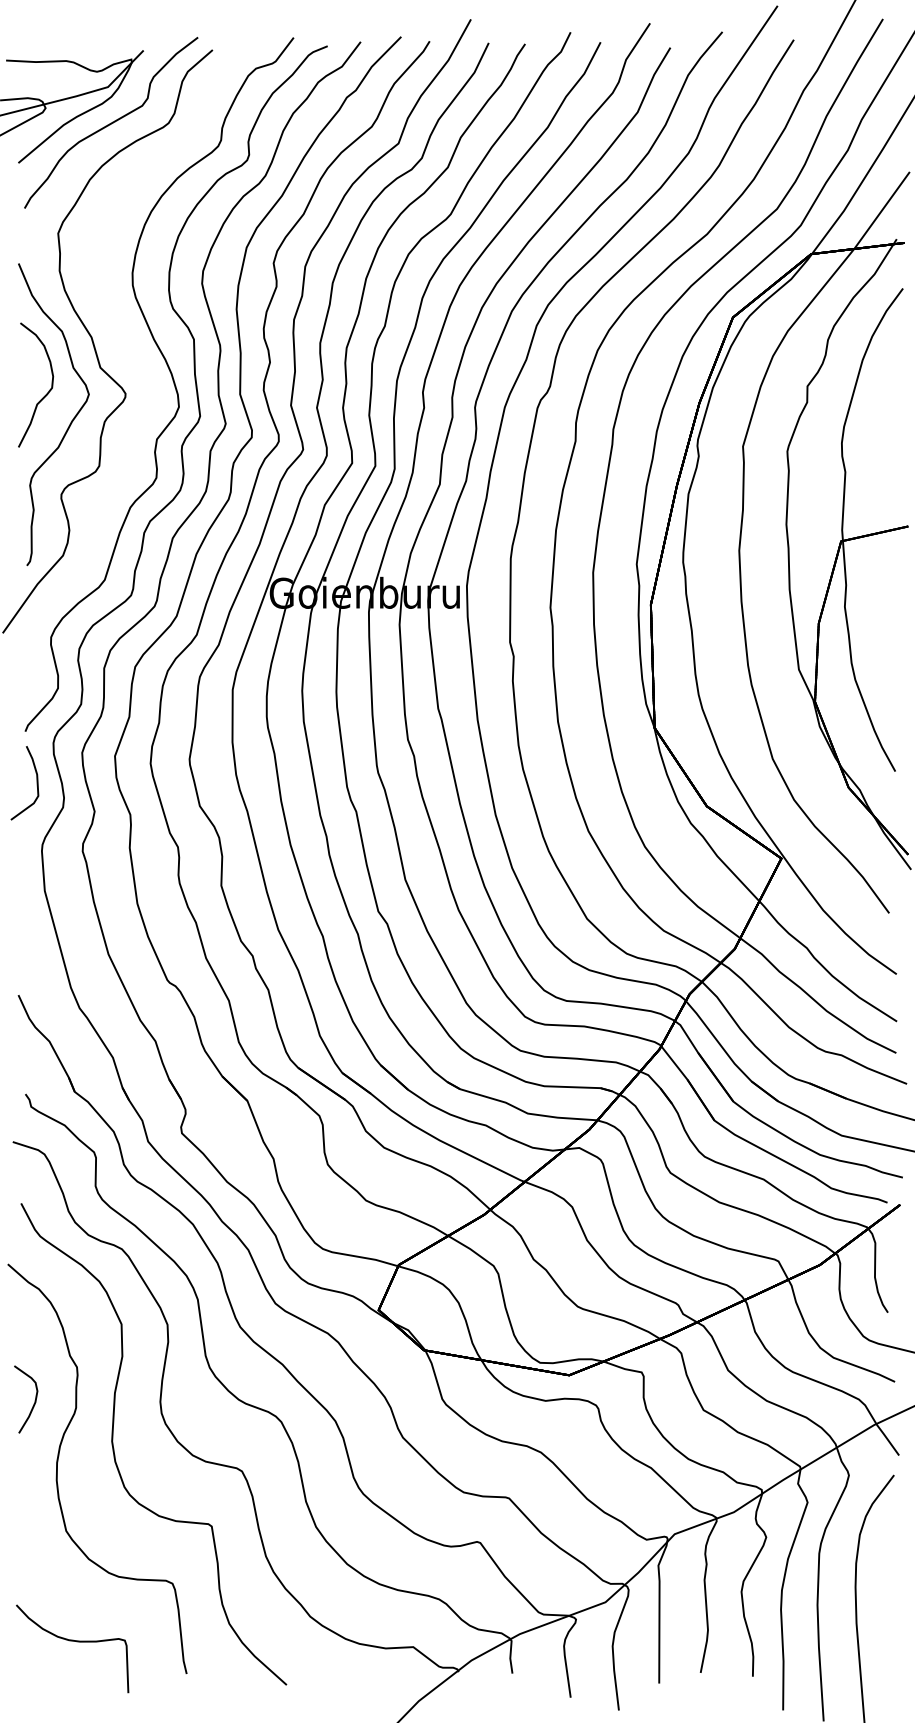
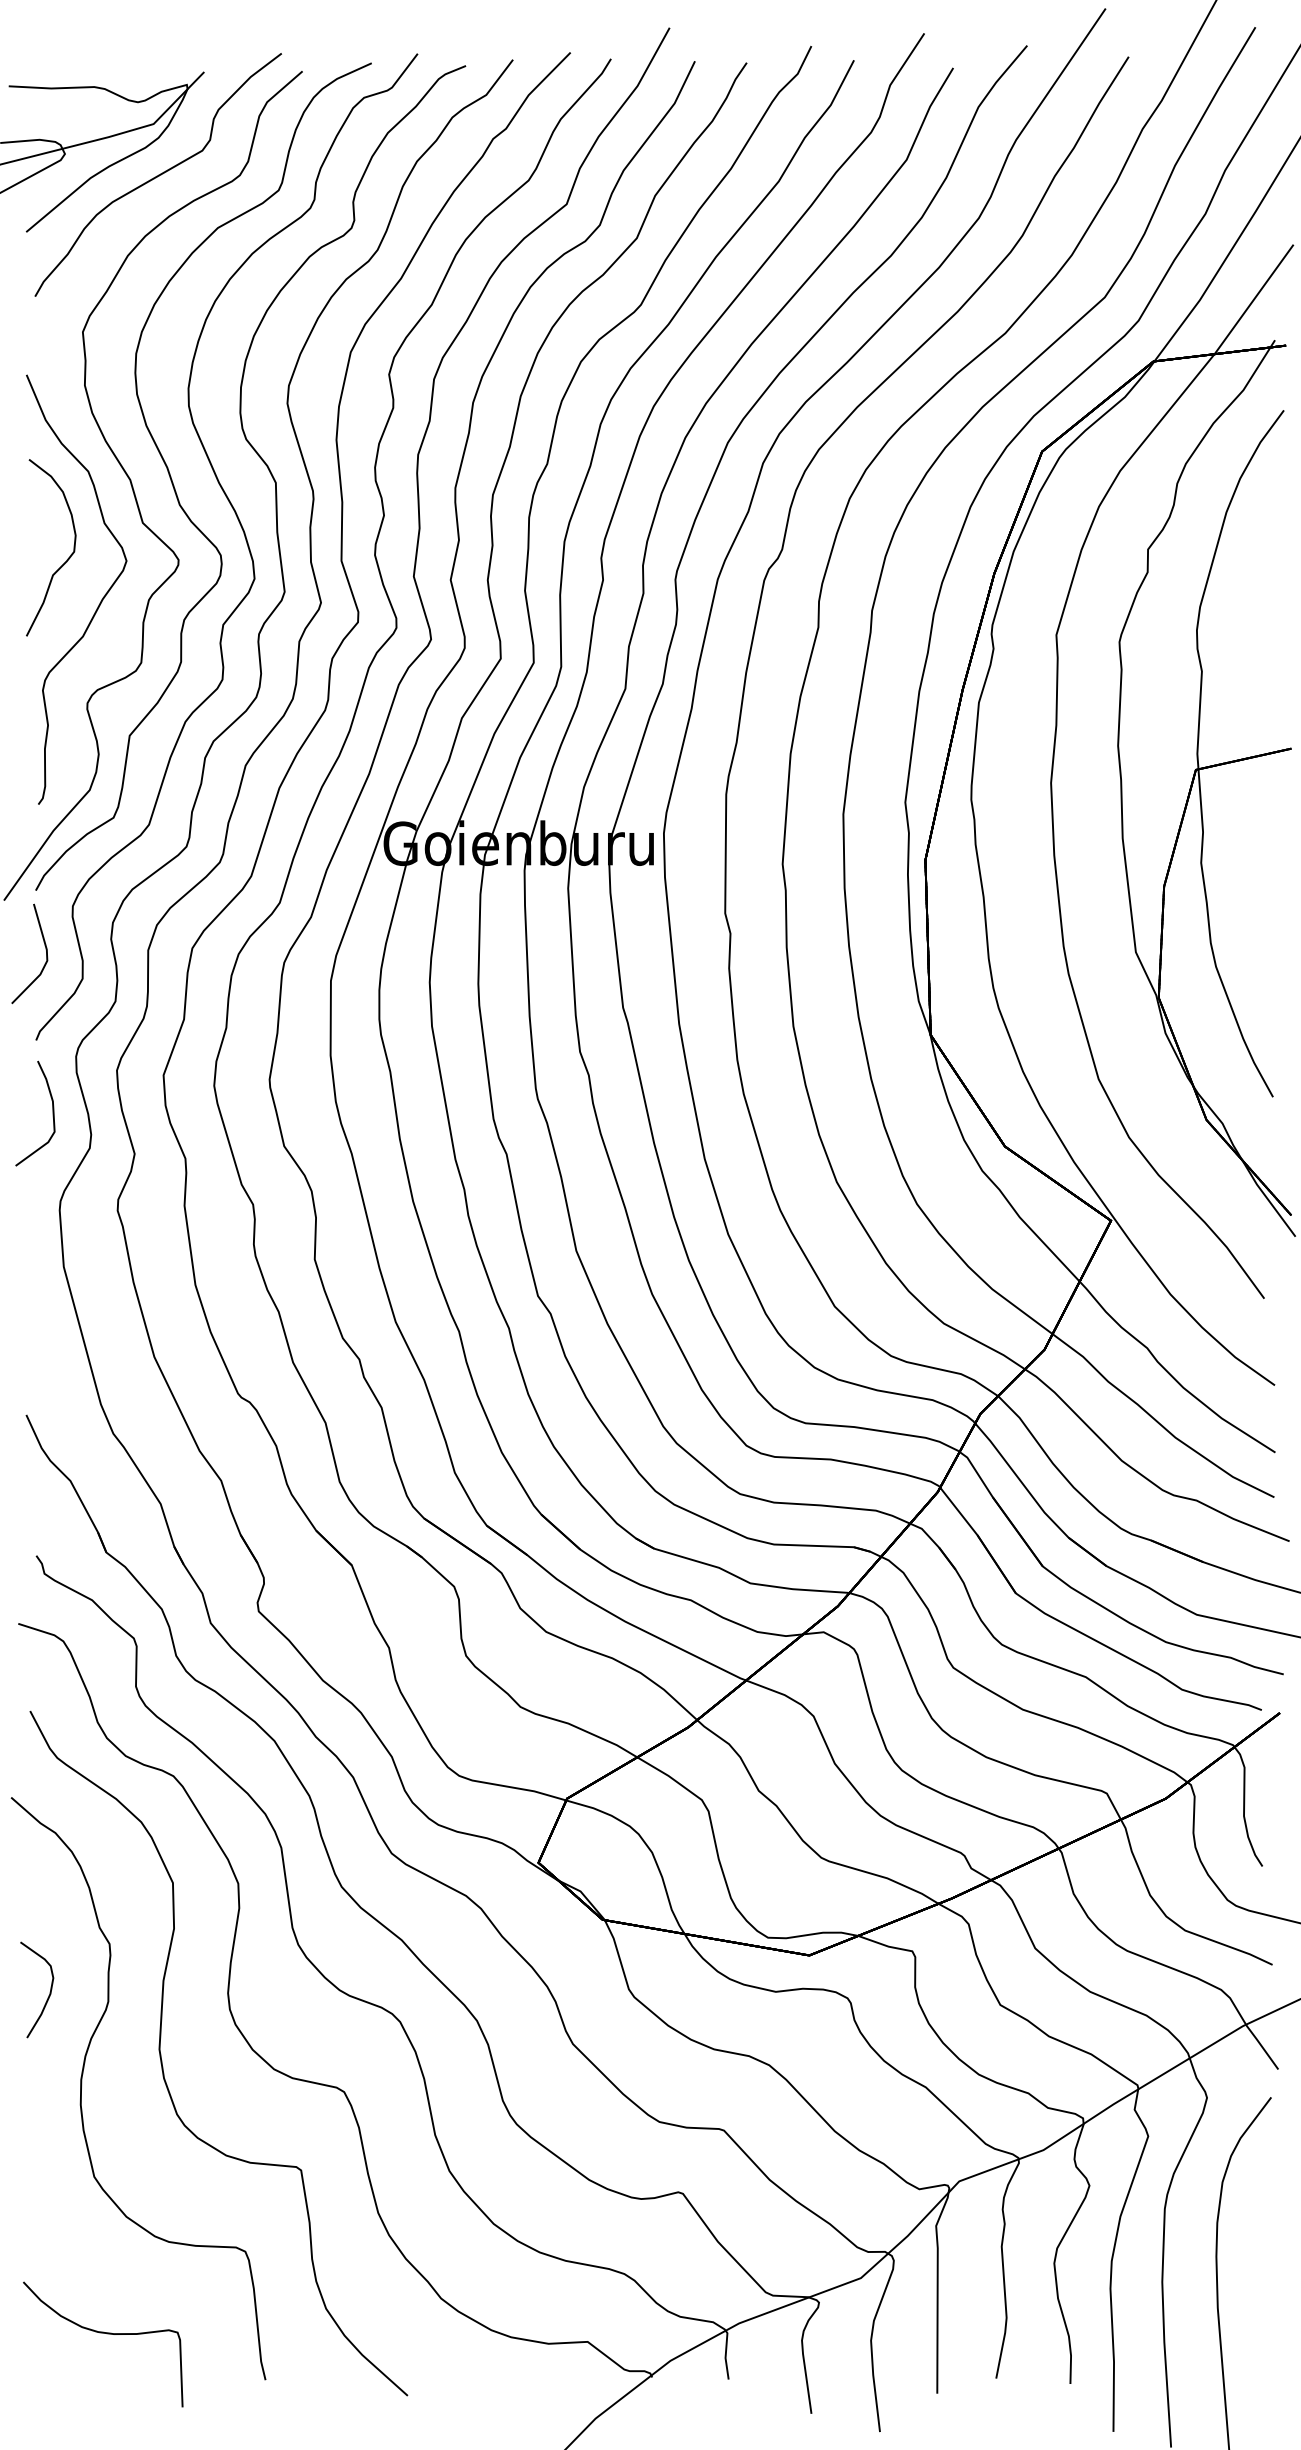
part: (138, 371) -> (196, 528), added

